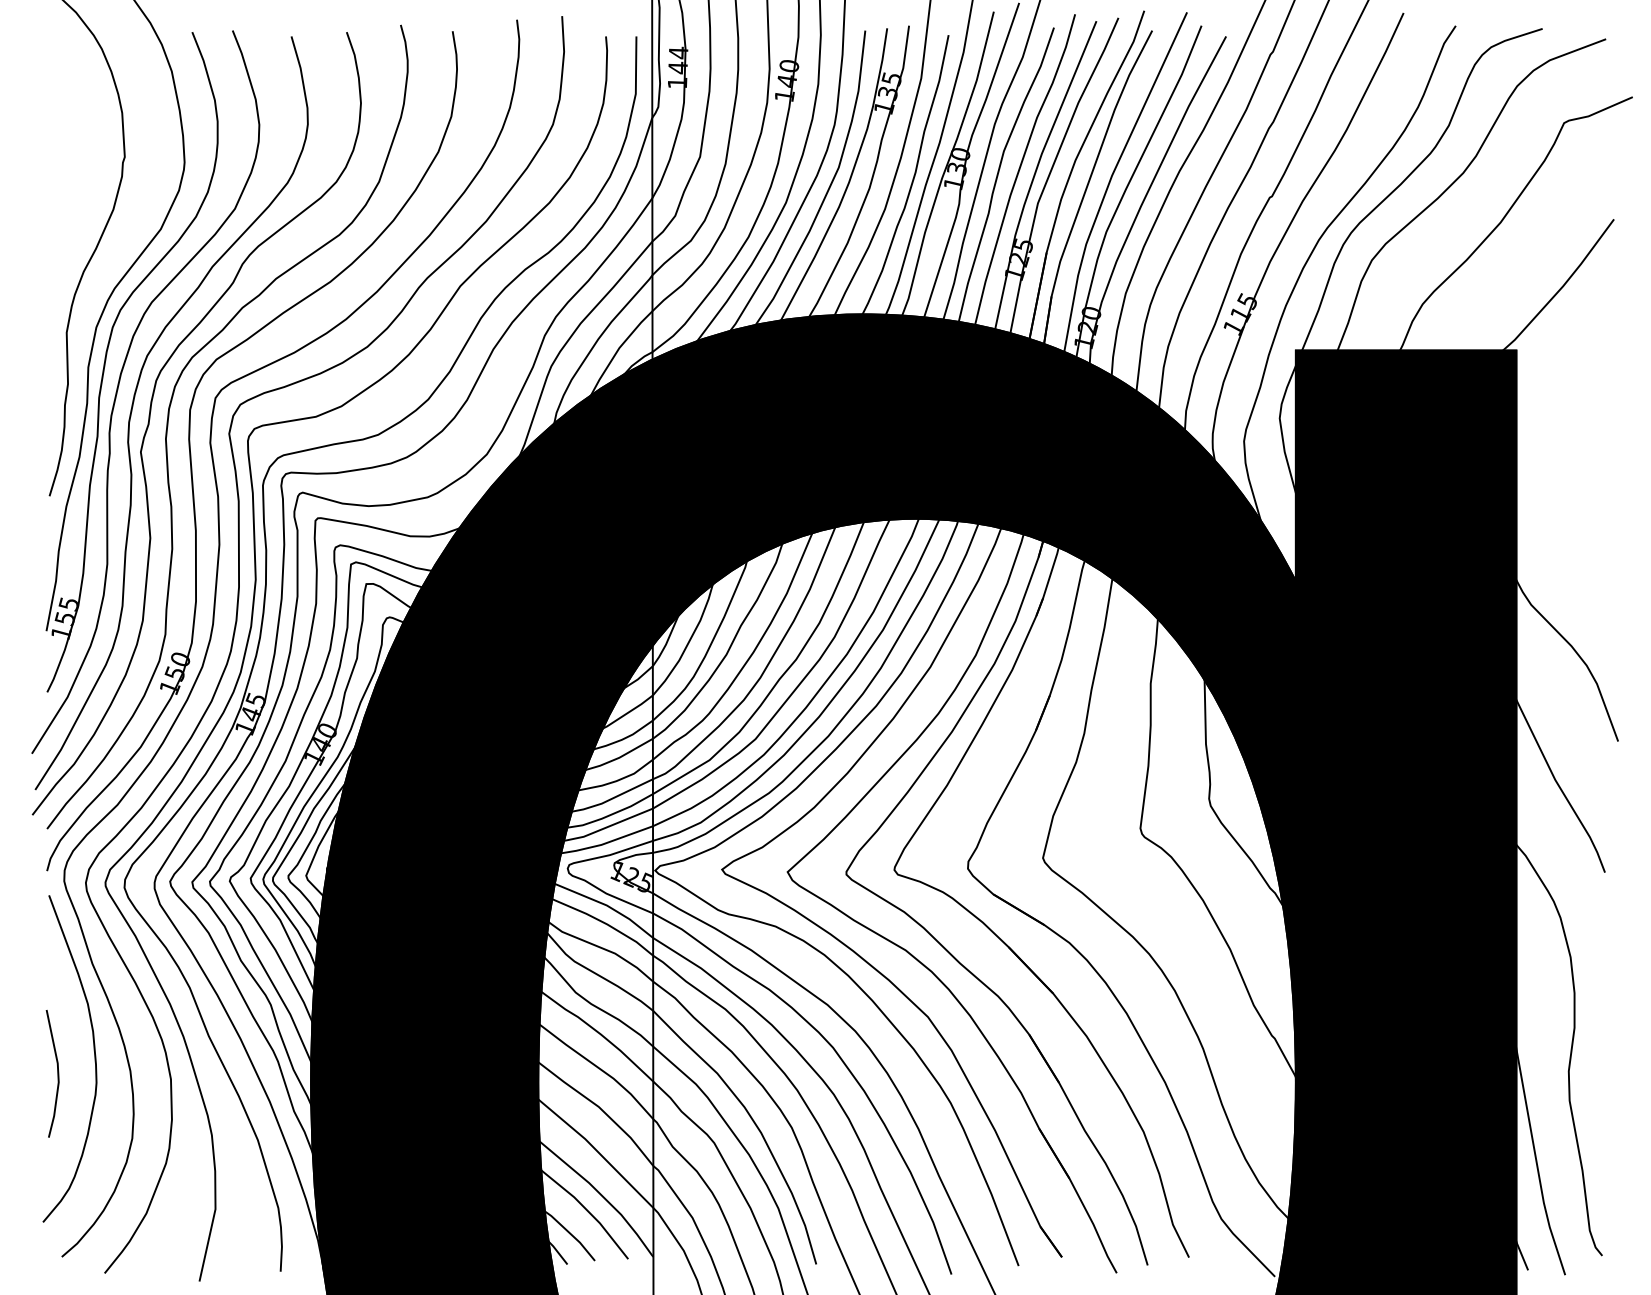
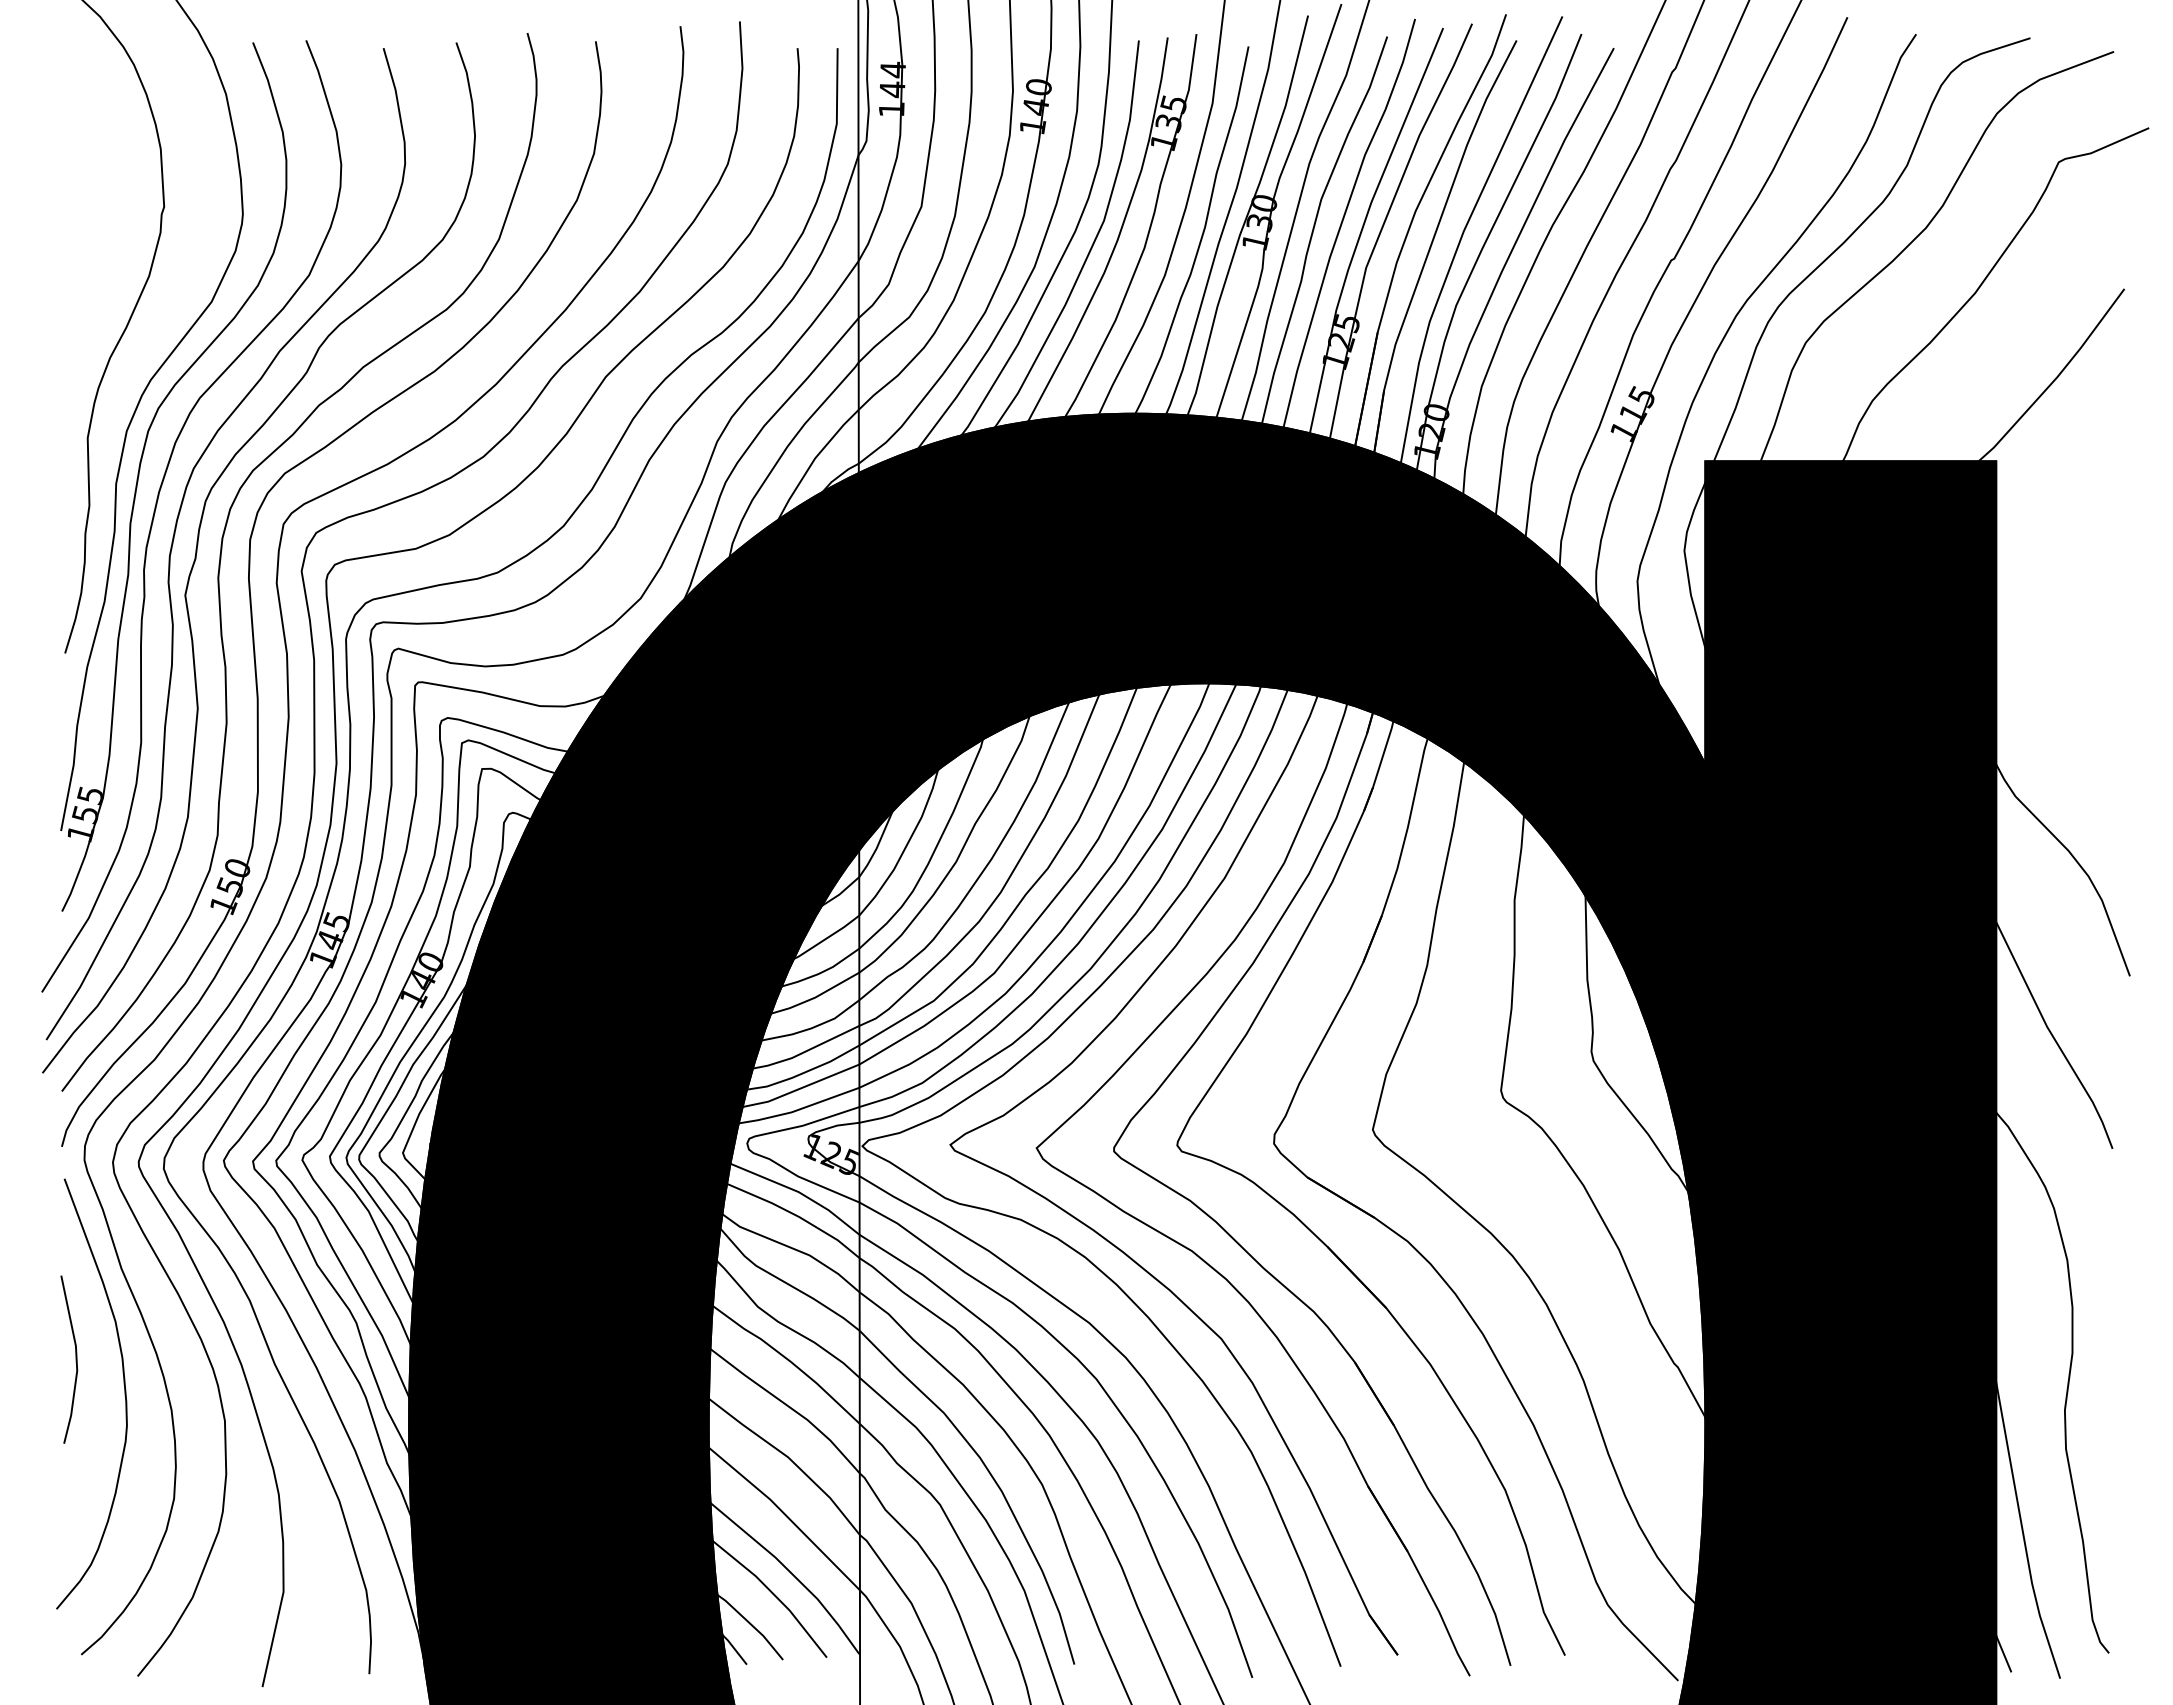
line: (57, 1073) -> (75, 1359), moved

